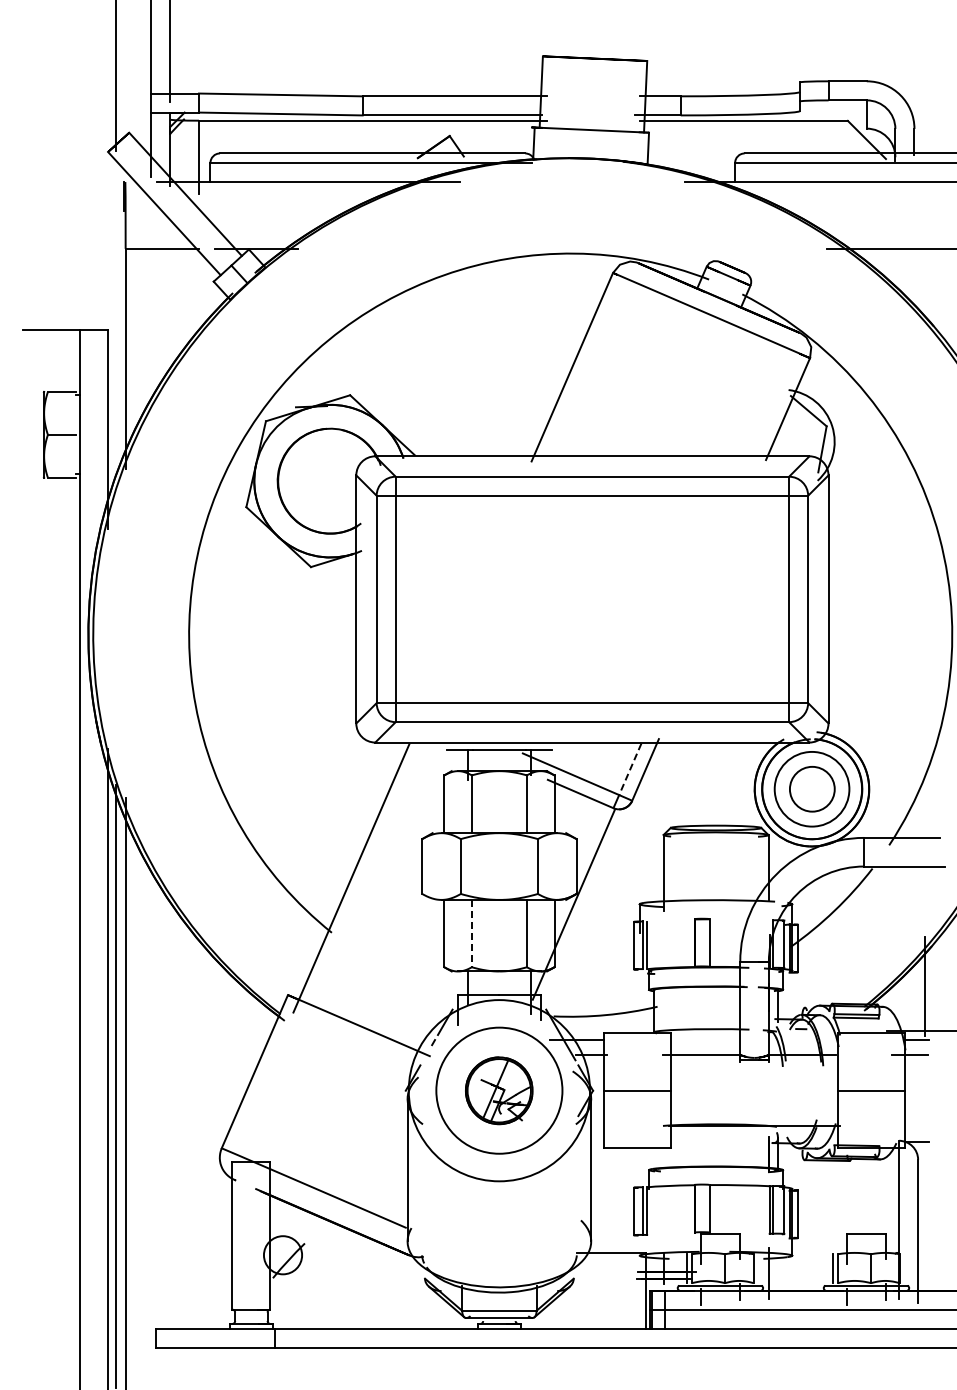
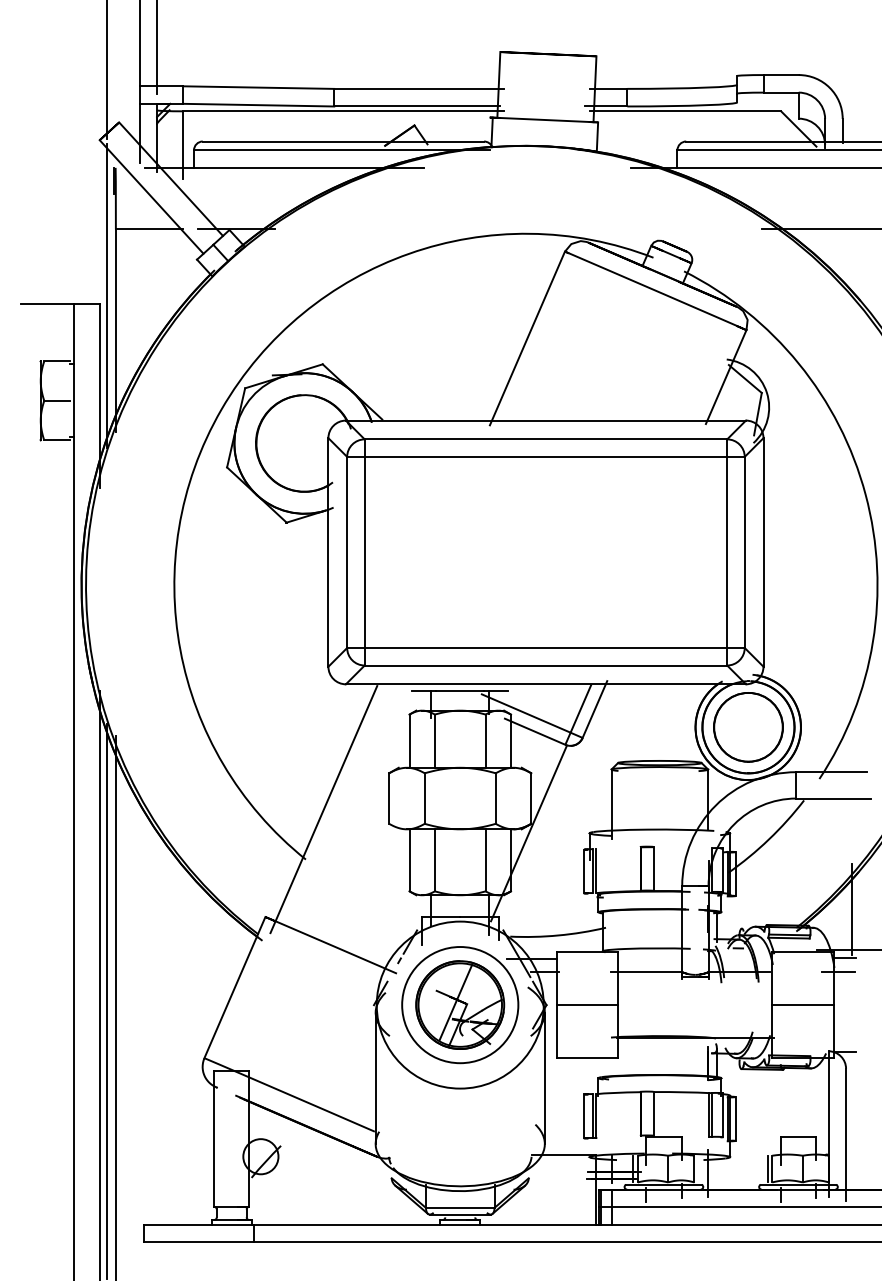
line: (115, 321) -> (106, 296), added
line: (630, 769) -> (581, 709), dashed -> solid
circle: (812, 788) -> (748, 726), size x1.67
line: (471, 933) -> (434, 860), dashed -> solid
part: (498, 1090) -> (459, 1004), size x1.43

